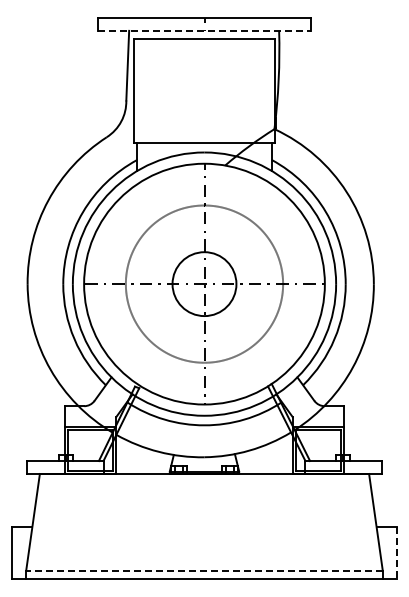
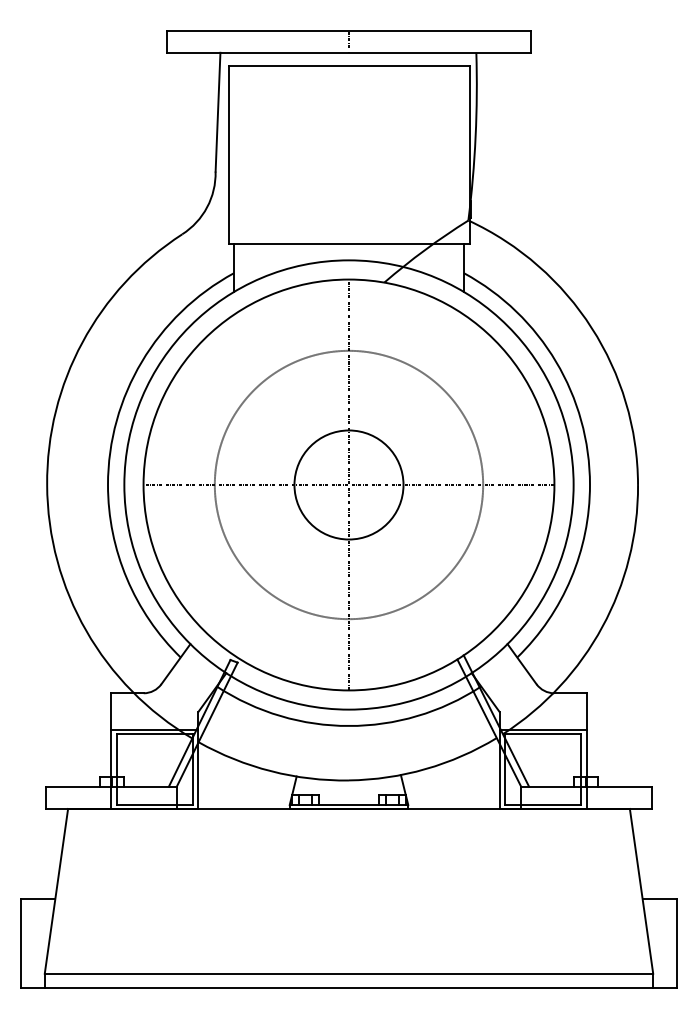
line: (204, 30) -> (349, 52), dashed -> solid
line: (396, 553) -> (676, 944), dashed -> solid
line: (204, 570) -> (349, 973), dashed -> solid

